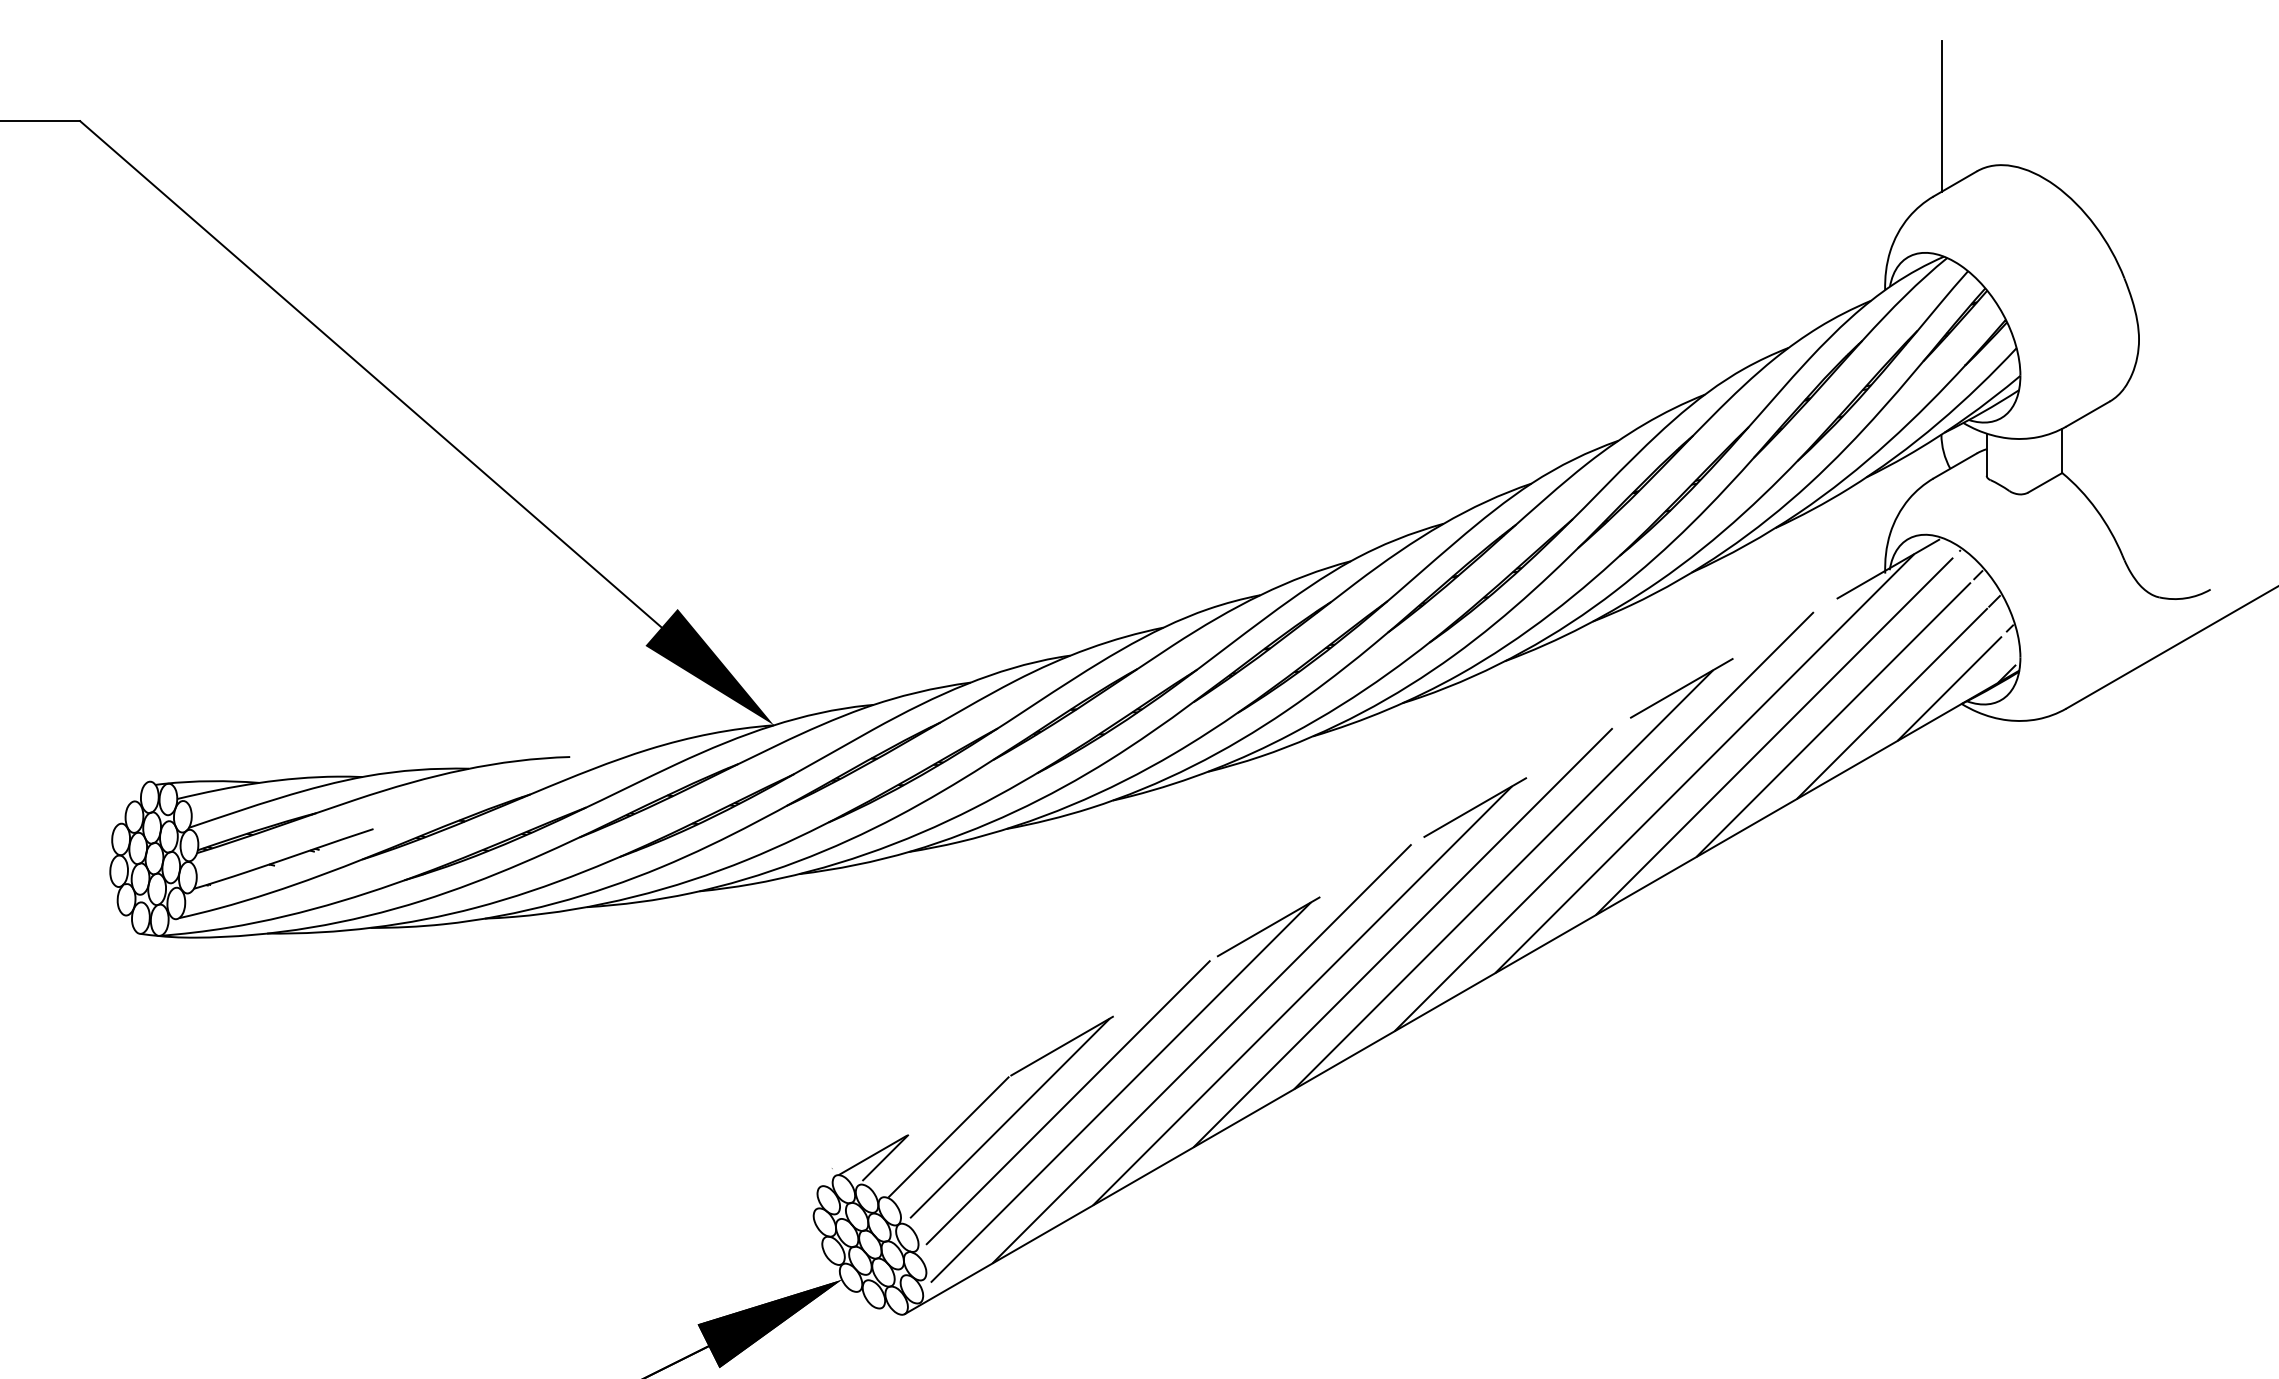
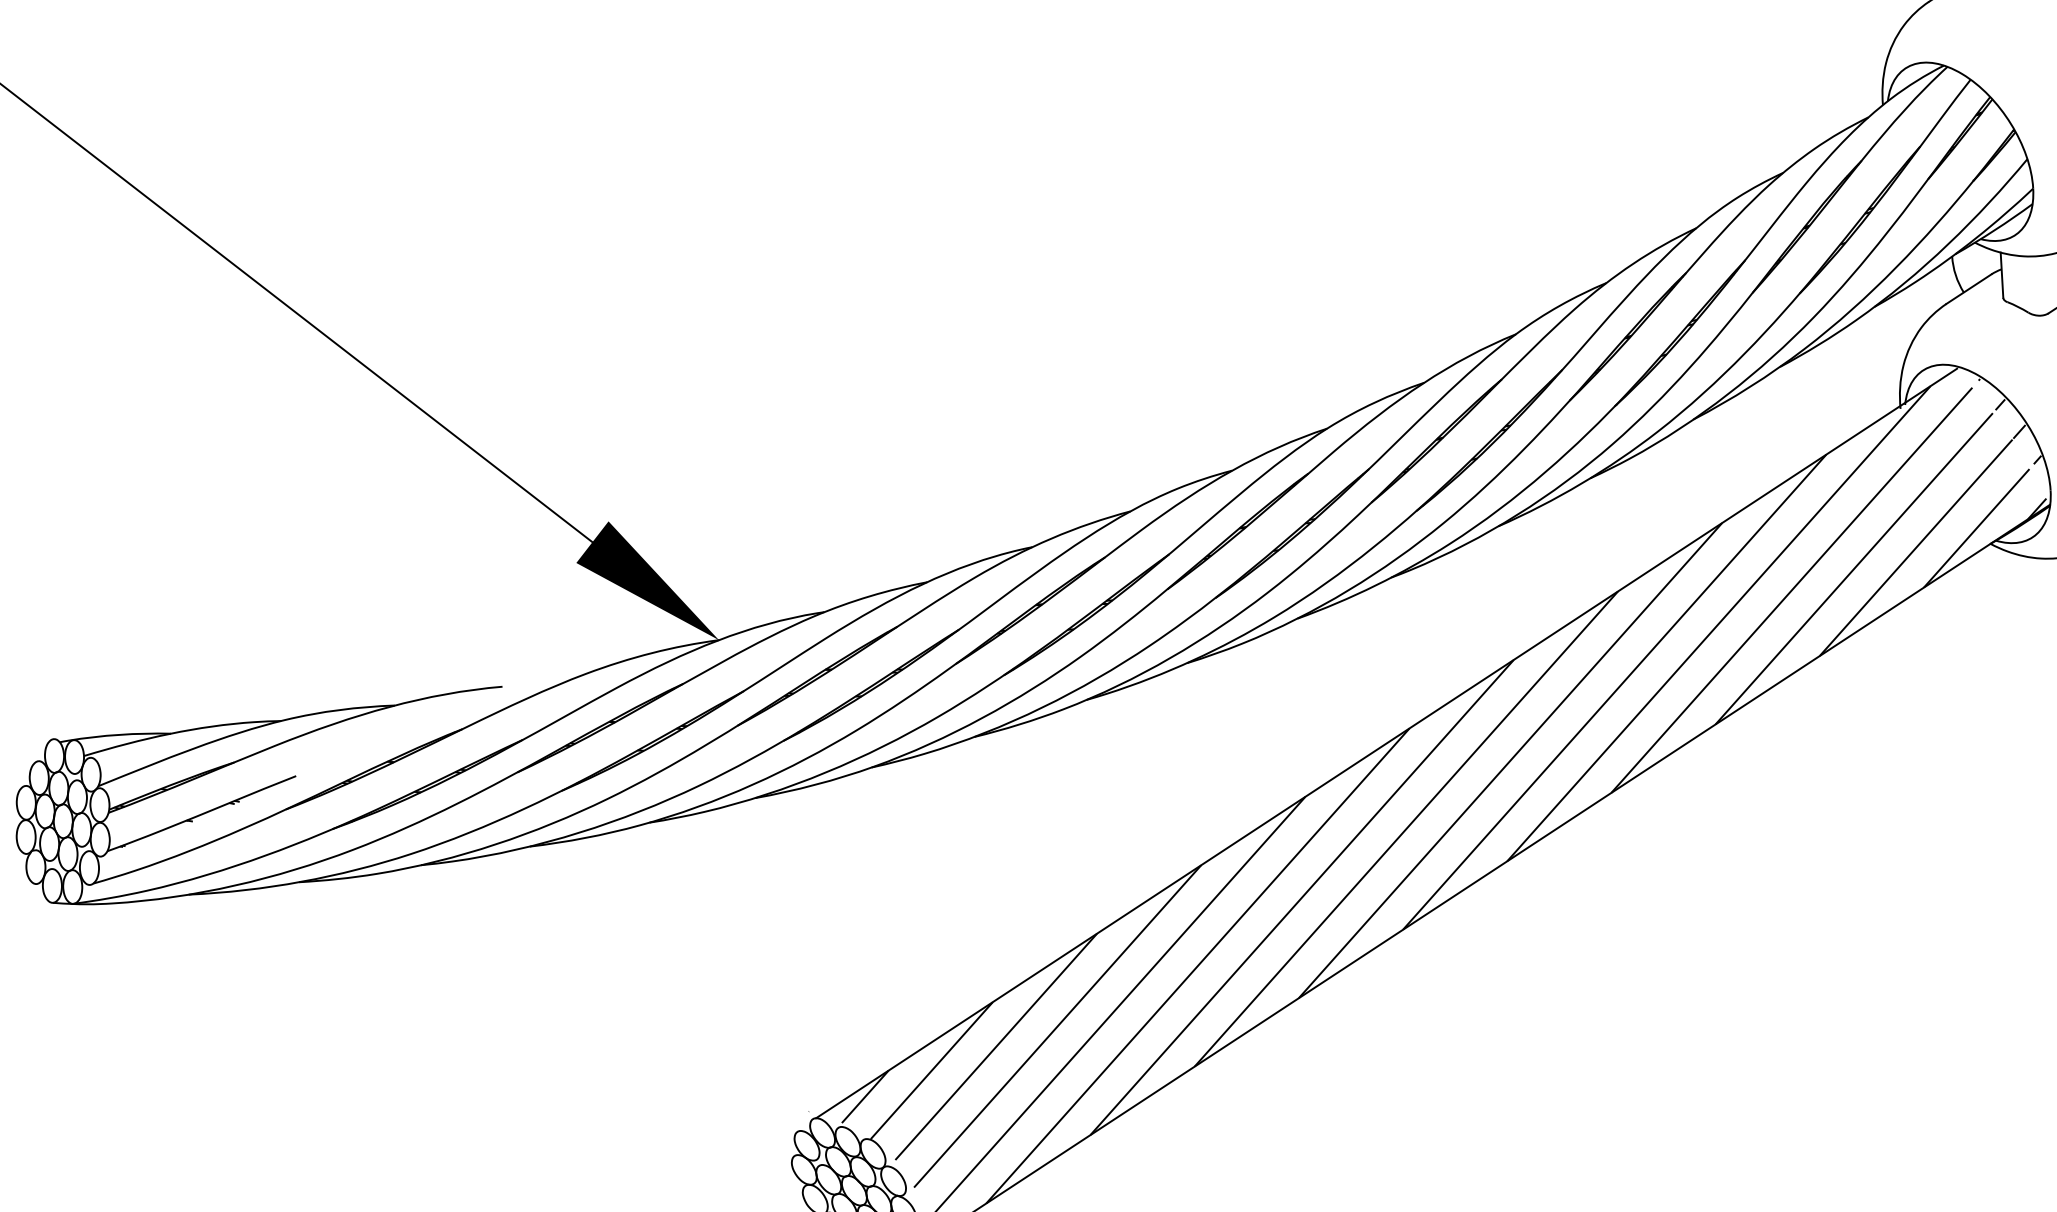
line: (1389, 857) -> (1386, 743), dashed -> solid

